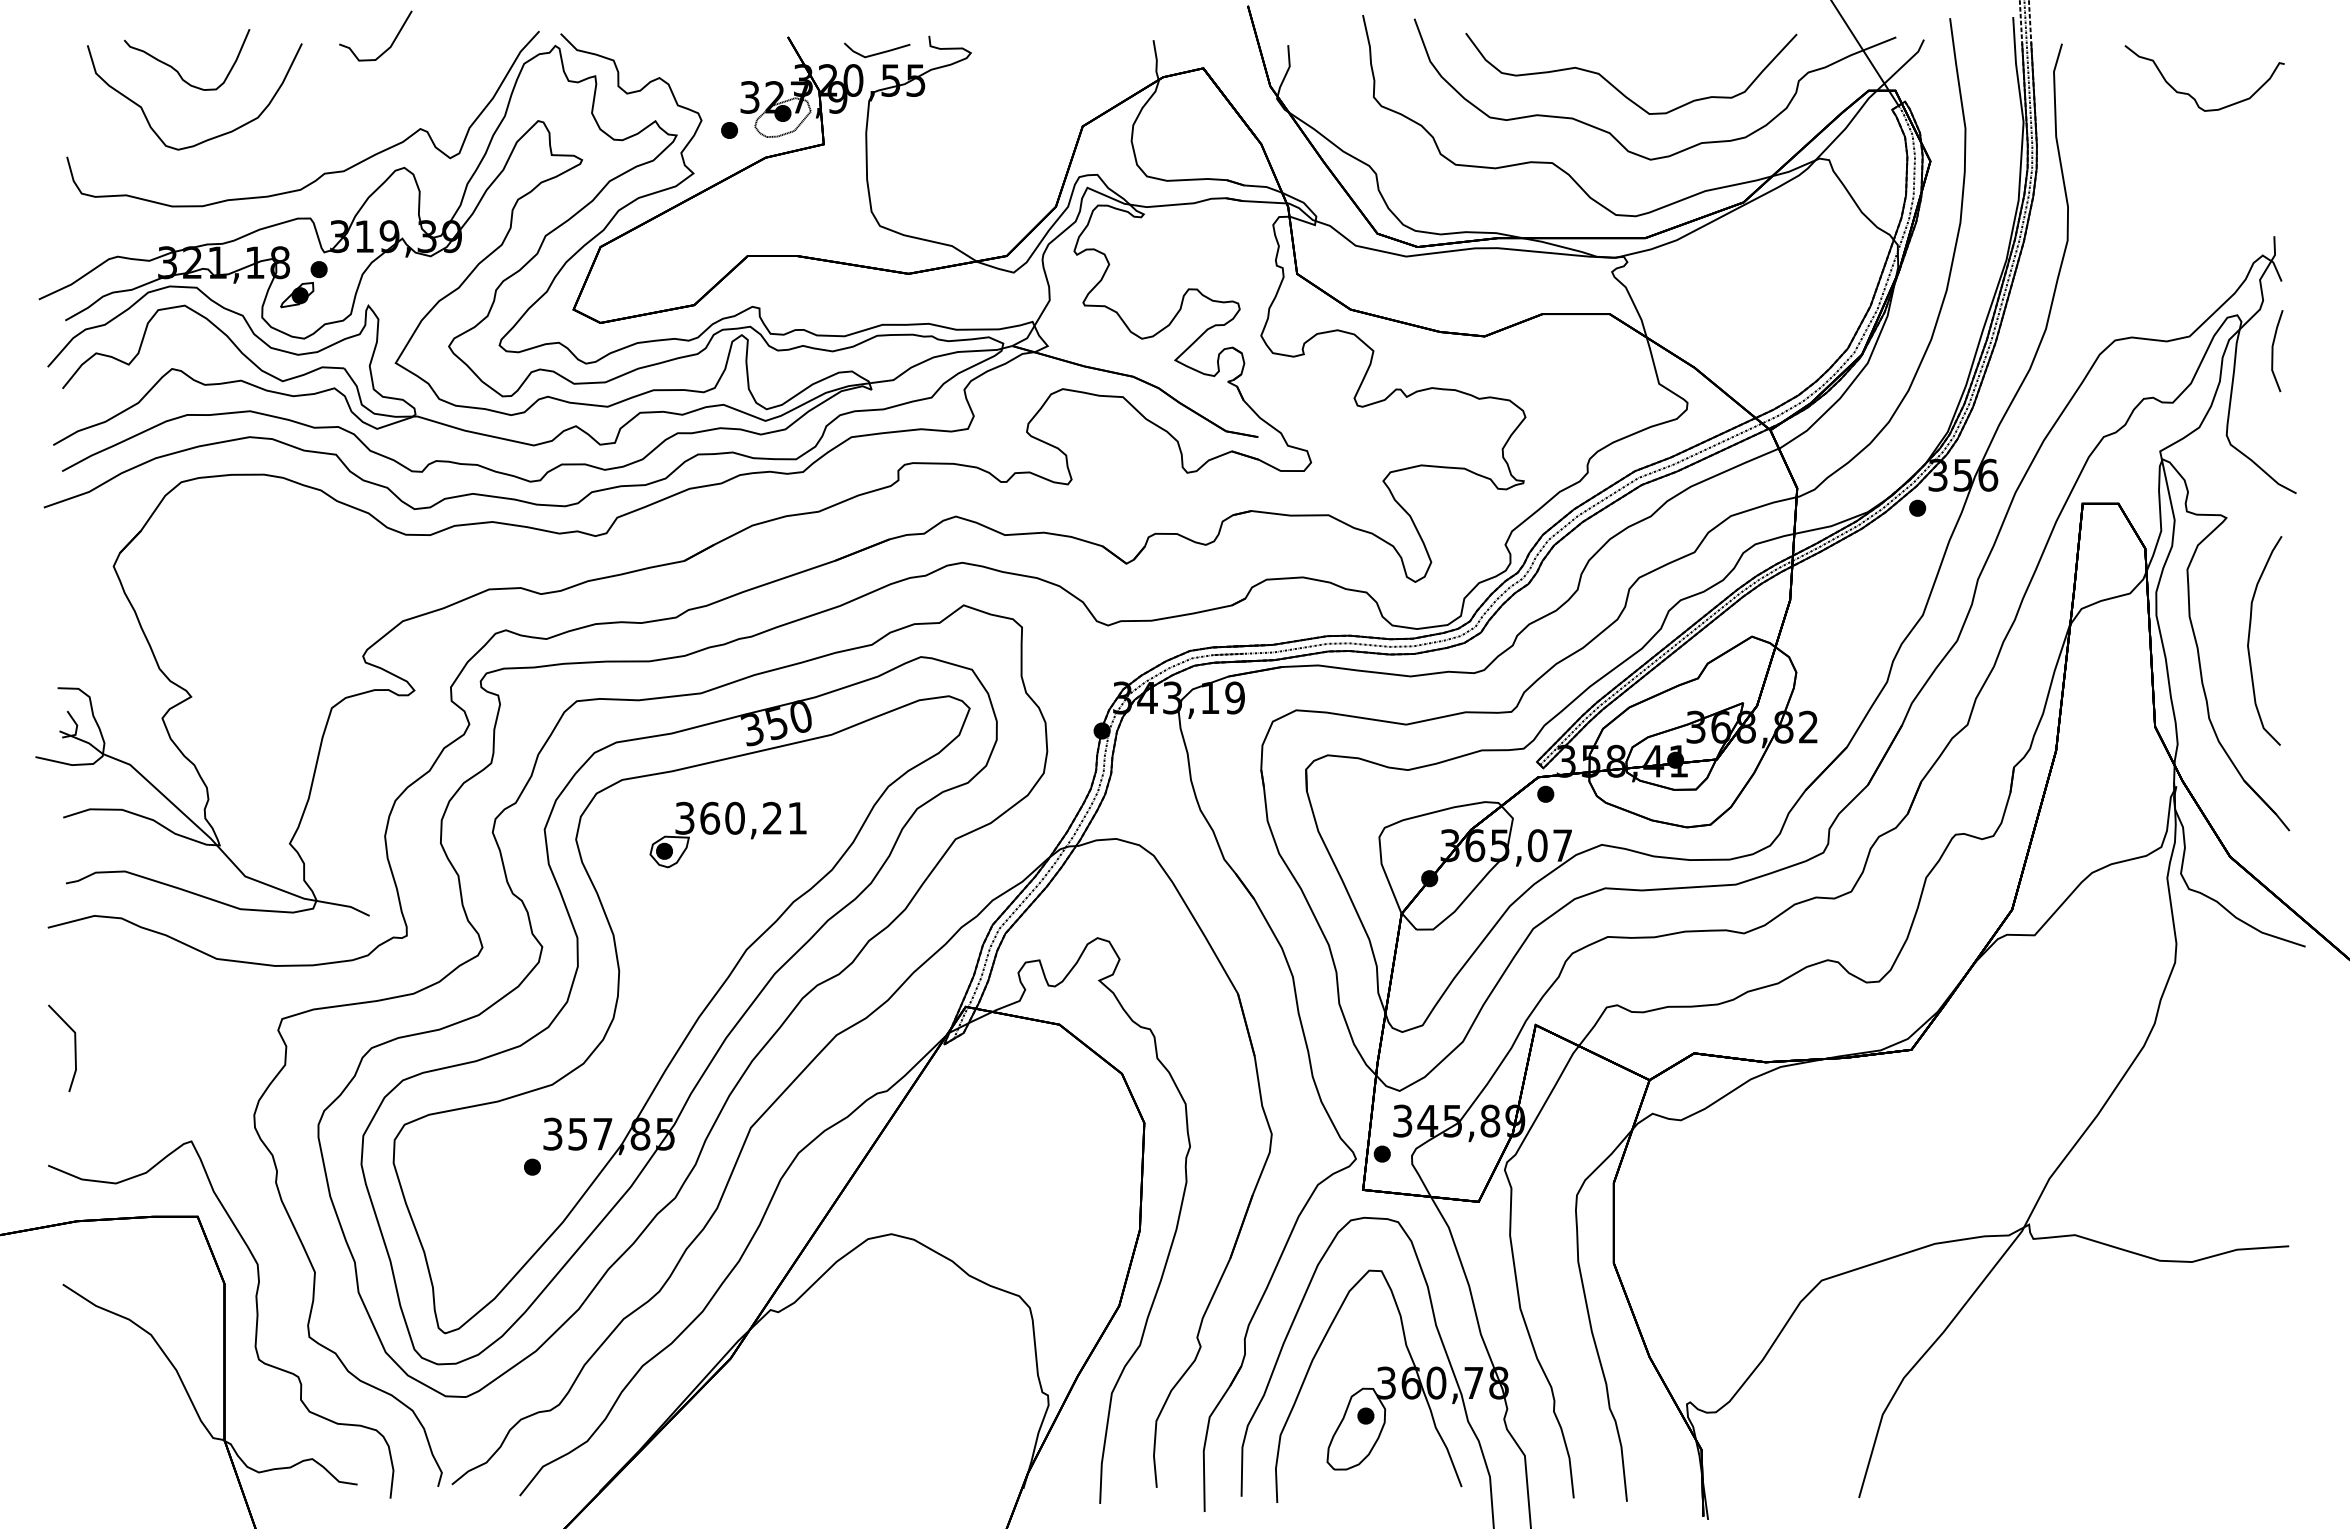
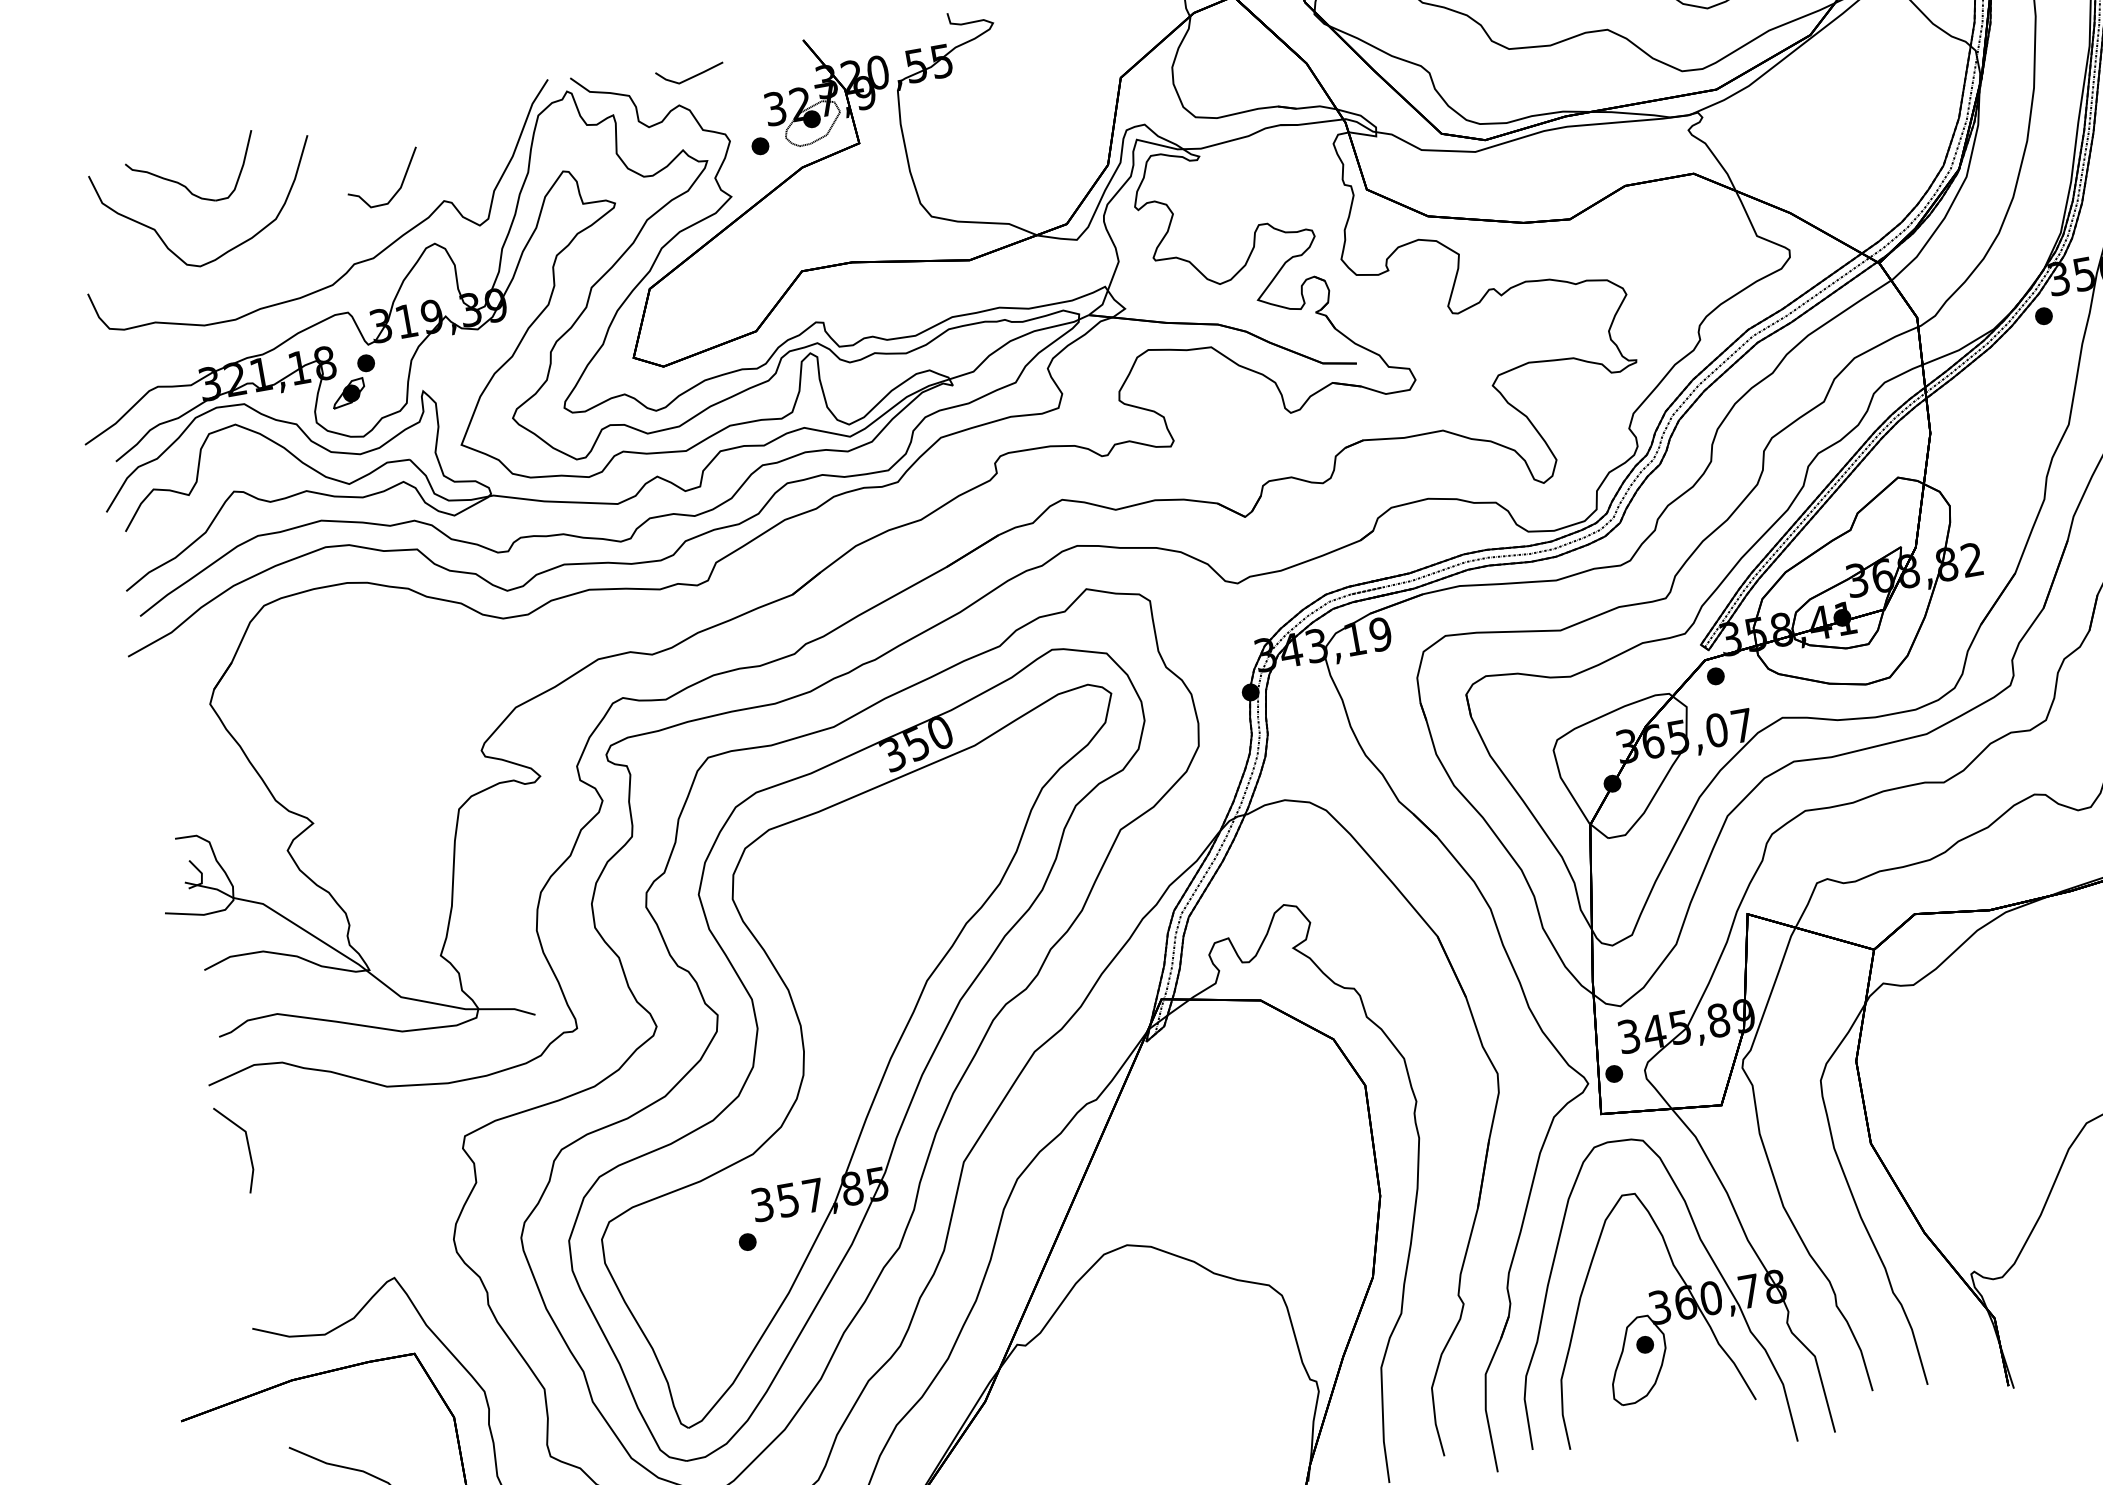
curve: (388, 47) -> (398, 188), moved
line: (878, 52) -> (692, 76), moved
part: (727, 834) -> (886, 866), removed
line: (74, 1048) -> (247, 1147), moved

